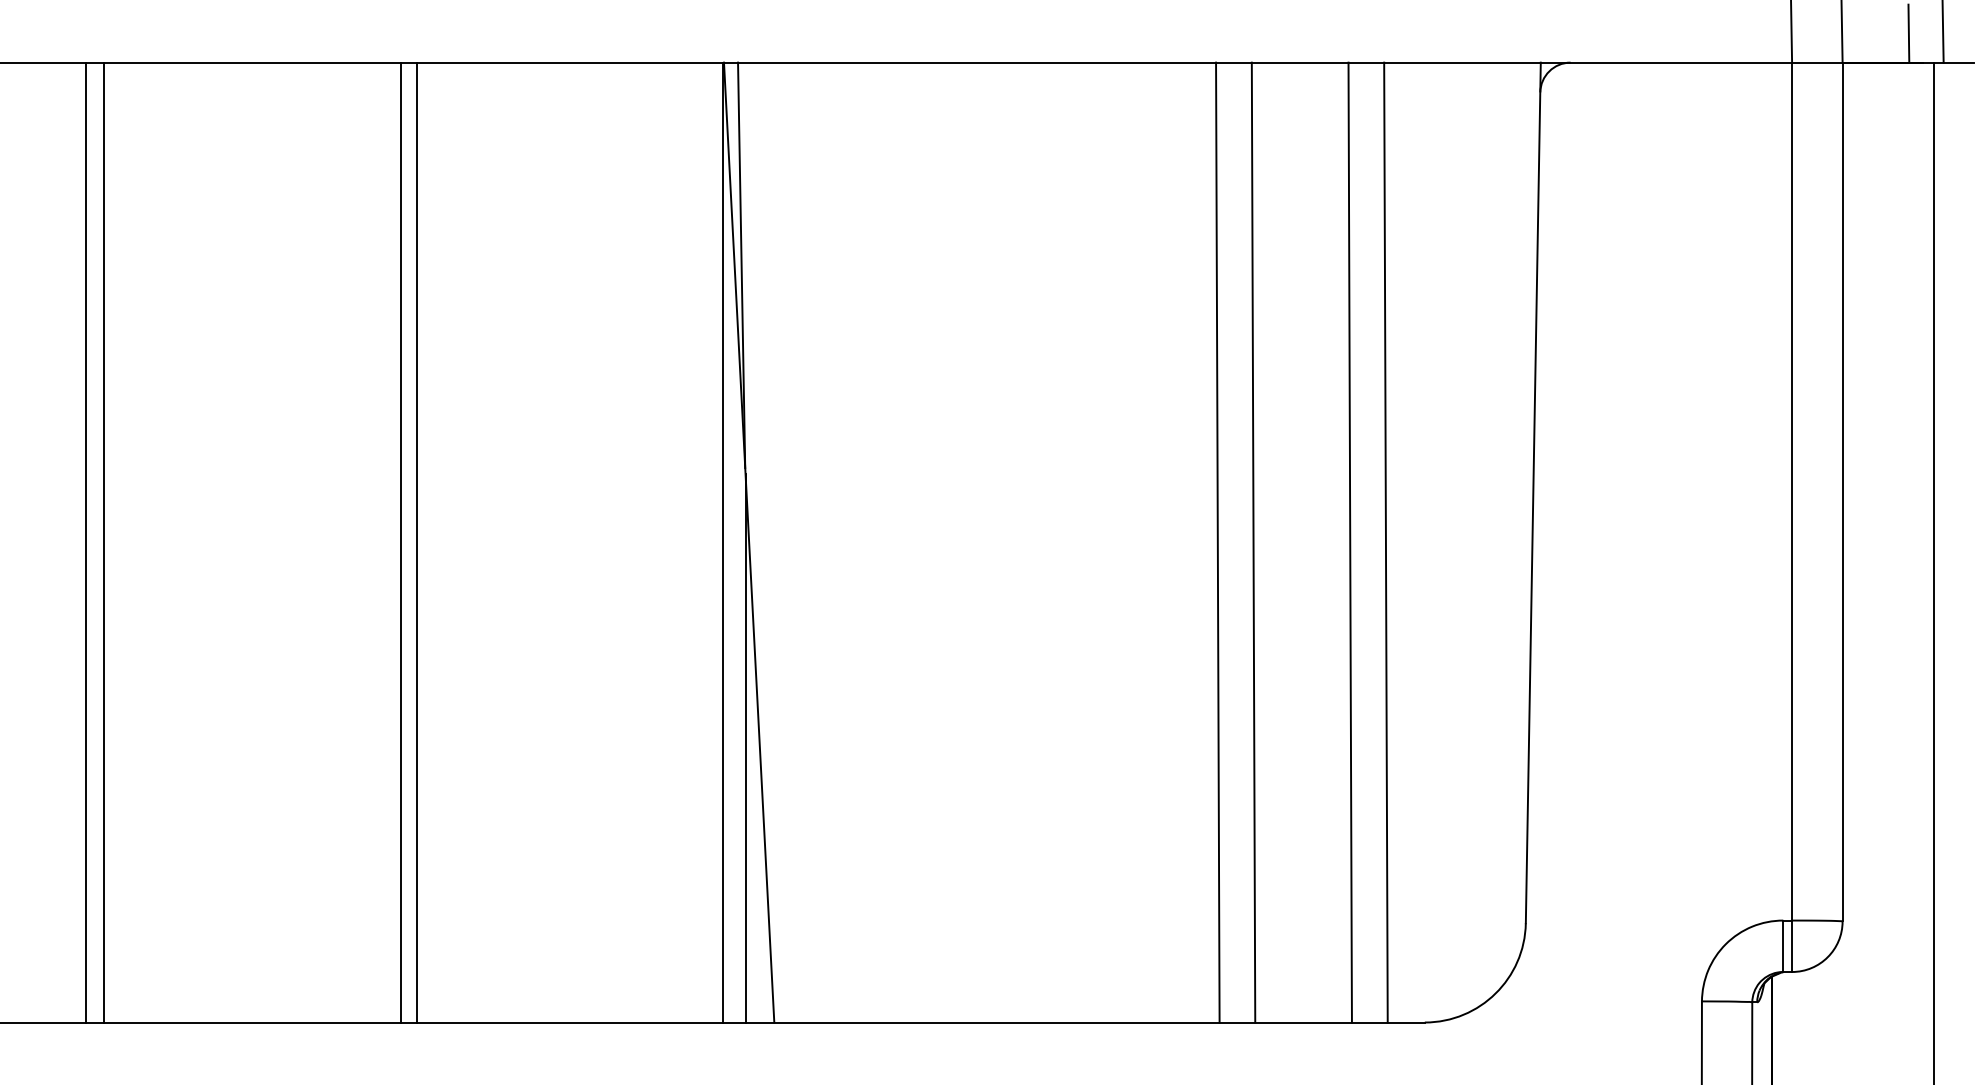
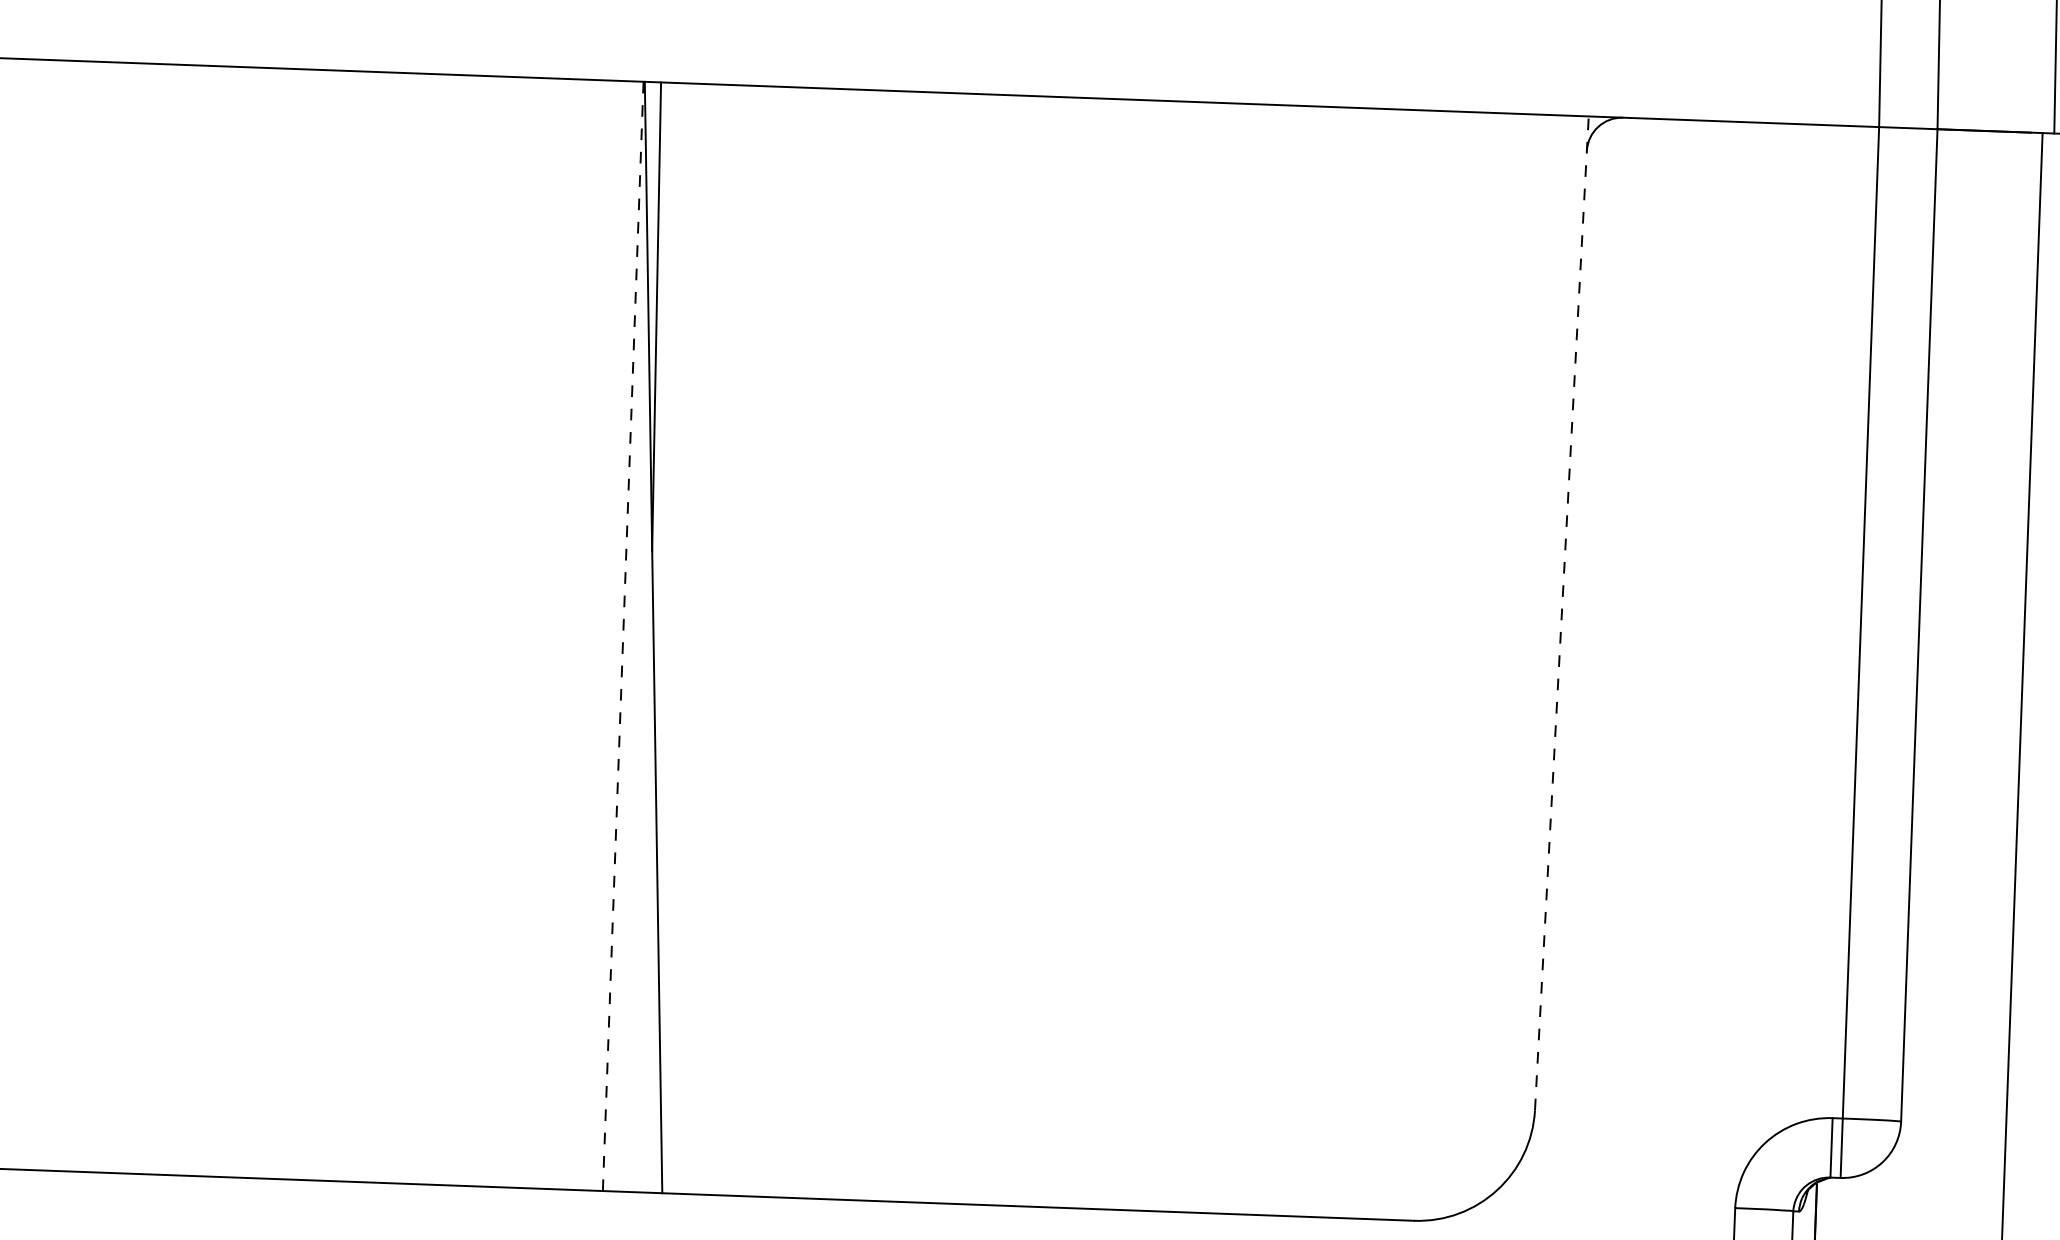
line: (1908, 33) -> (2014, 98), removed
line: (1533, 492) -> (1562, 612), solid -> dashed
line: (401, 542) -> (251, 622), removed
line: (416, 542) -> (269, 623), removed
line: (722, 542) -> (622, 636), solid -> dashed
line: (1217, 542) -> (1194, 657), removed
line: (1253, 542) -> (1236, 658), removed
line: (1349, 542) -> (1347, 662), removed
line: (1385, 542) -> (1388, 664), removed
line: (745, 747) -> (640, 874), removed

